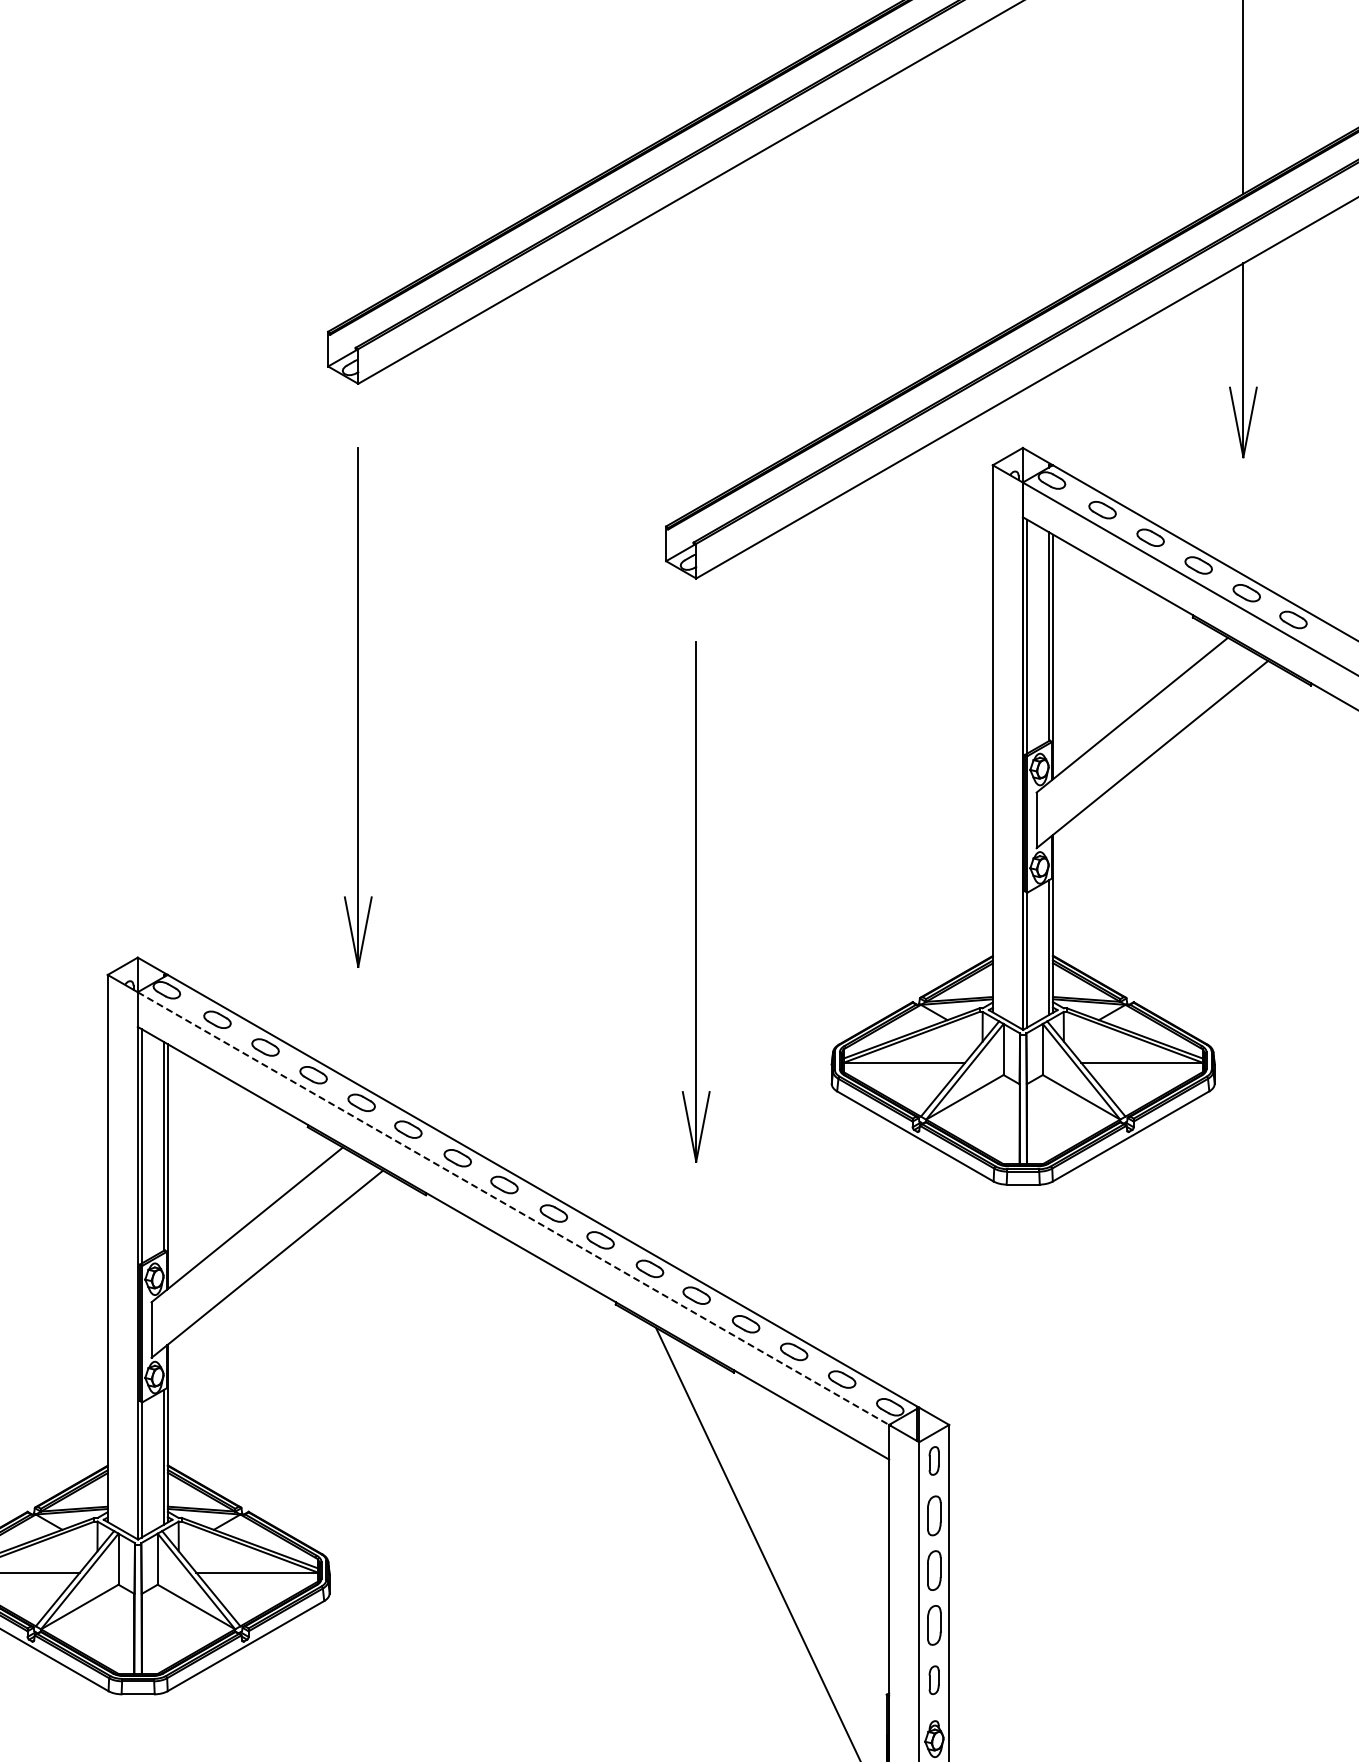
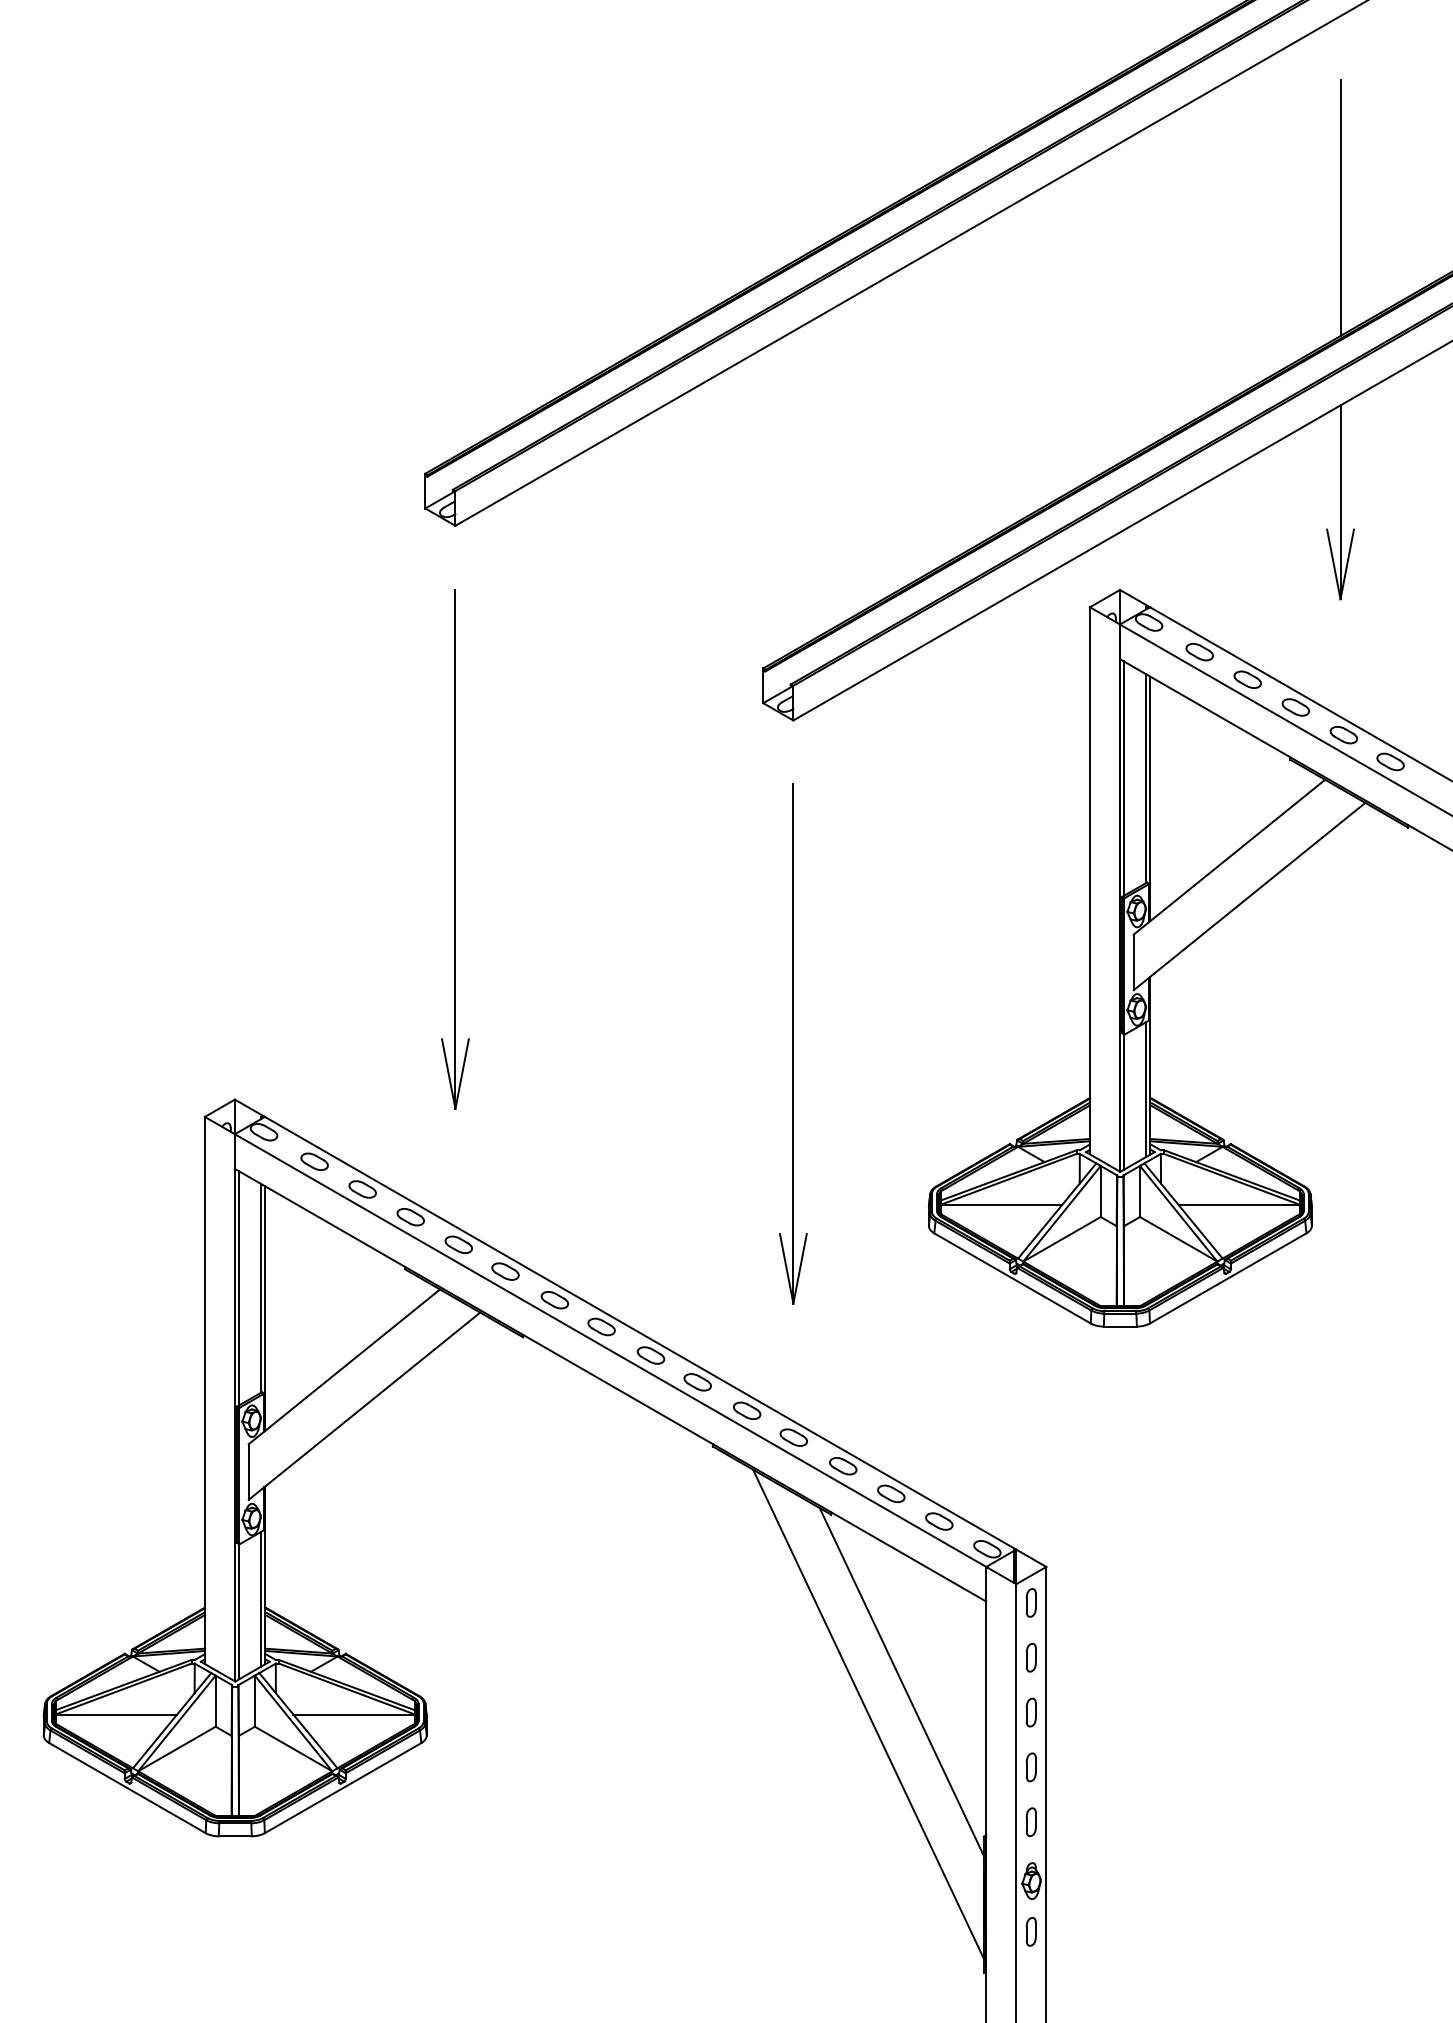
line: (513, 1208) -> (610, 1350), dashed -> solid
part: (933, 1515) -> (1030, 1657), size x0.71
line: (804, 1540) -> (901, 1682), added
part: (933, 1570) -> (1030, 1712), size x0.71
part: (933, 1625) -> (1030, 1767), size x0.71

